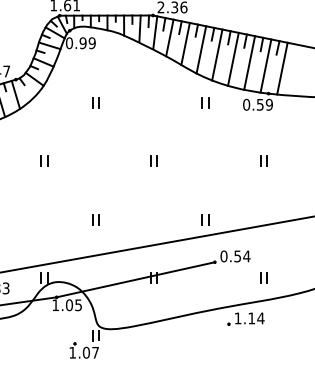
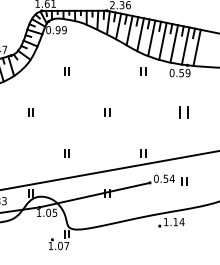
part: (264, 161) -> (184, 112), size x1.6
part: (264, 277) -> (184, 181), moved

